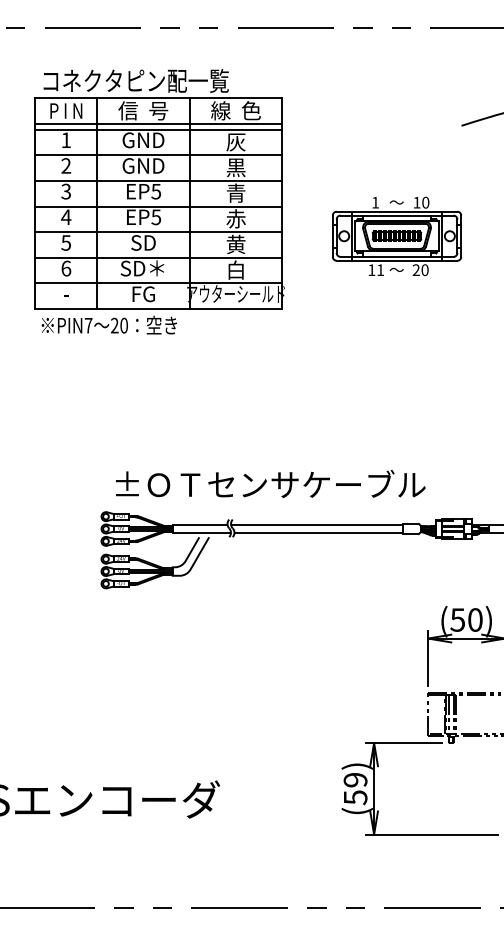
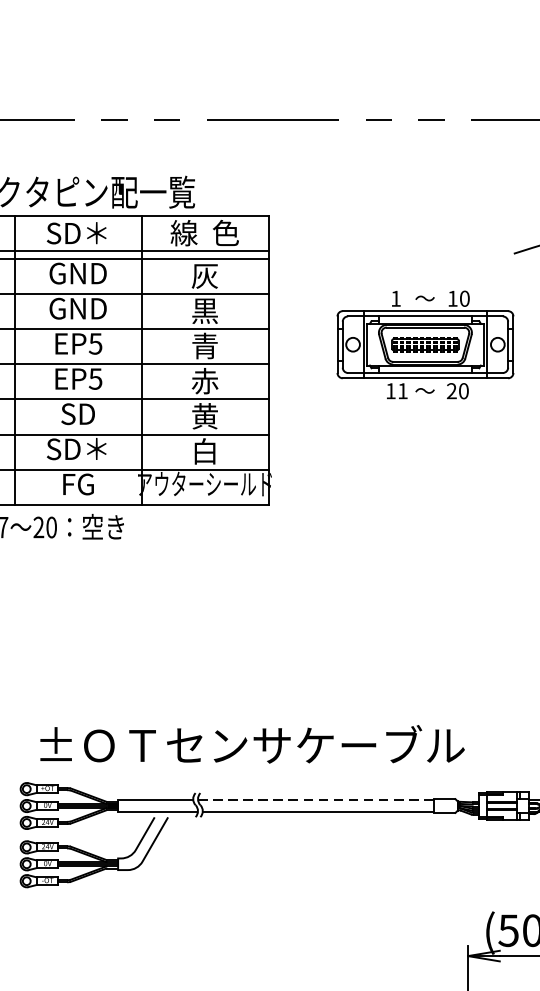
text: (143, 110) -> (78, 232), 信  号 -> SD＊
part: (397, 236) -> (426, 345), moved
line: (317, 524) -> (316, 799), solid -> dashed

